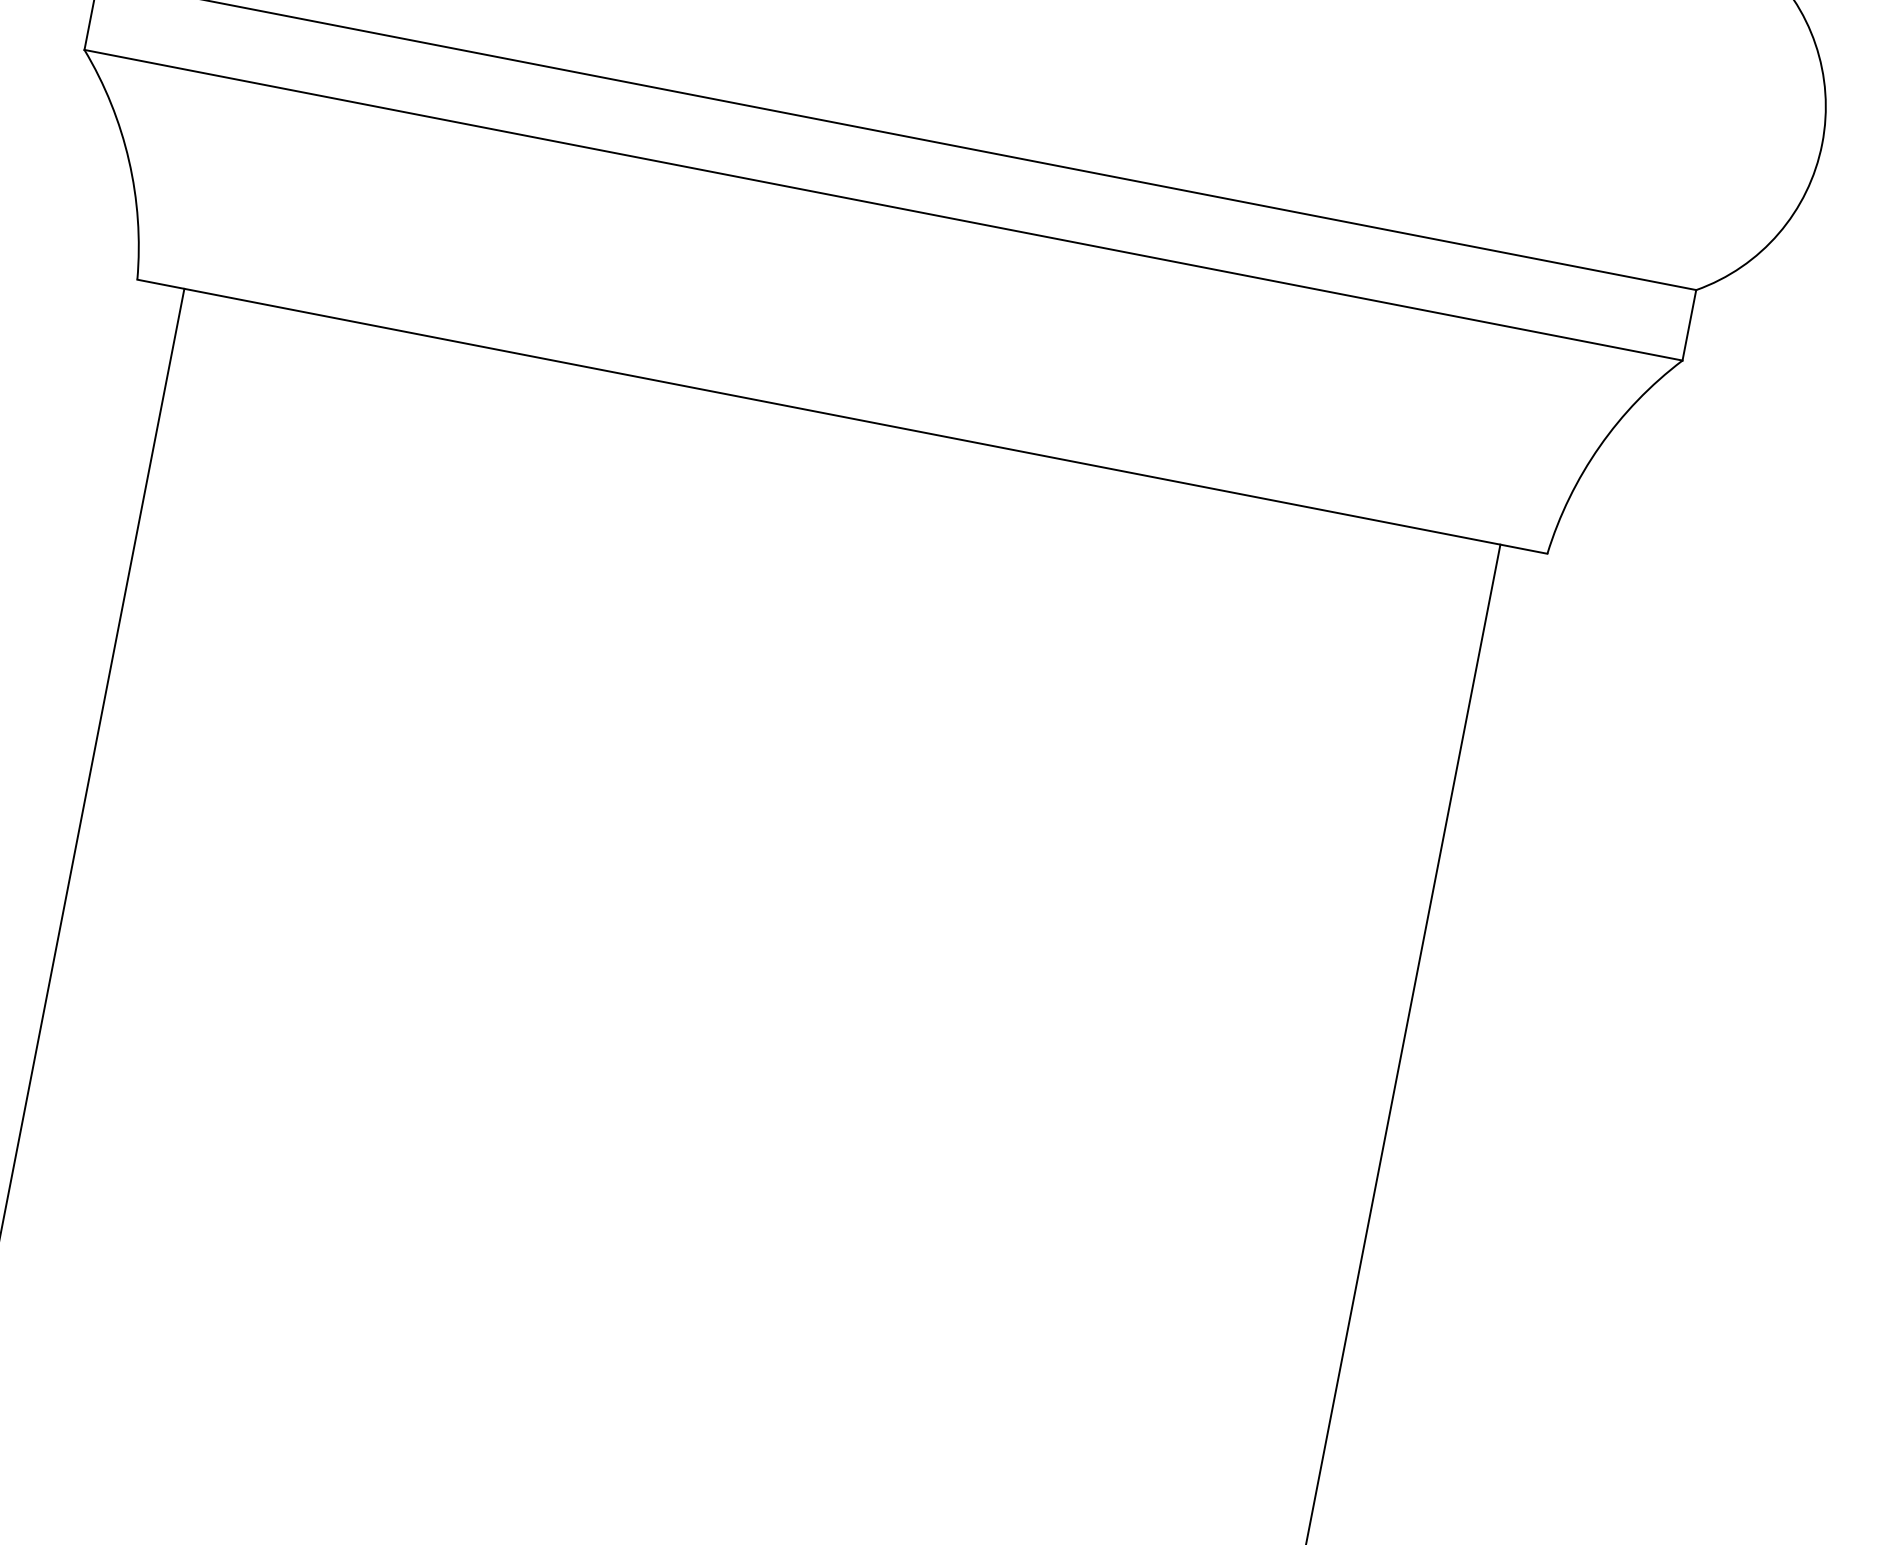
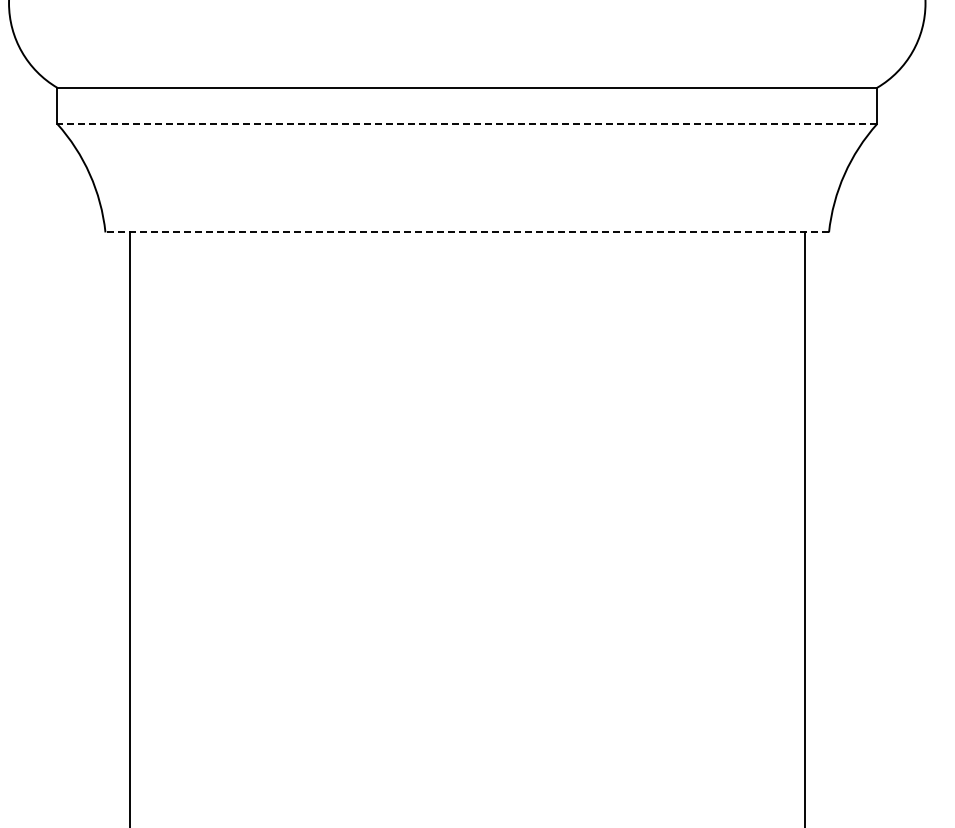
line: (884, 204) -> (467, 123), solid -> dashed
line: (842, 416) -> (467, 232), solid -> dashed

